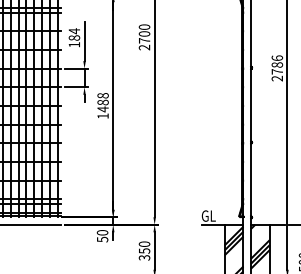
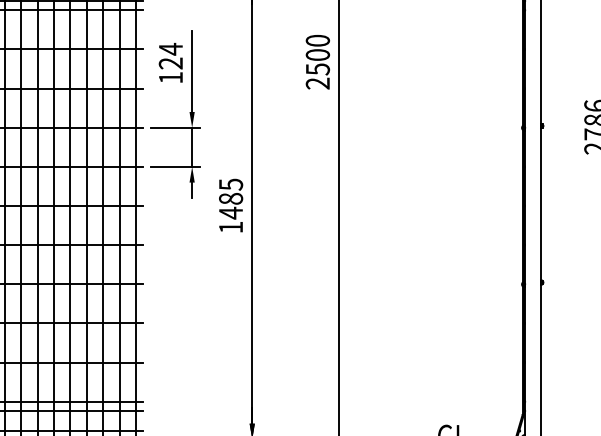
text: (74, 37) -> (171, 62), 184 -> 124
text: (144, 40) -> (317, 68), 2700 -> 2500
text: (102, 95) -> (229, 184), 1488 -> 1485

